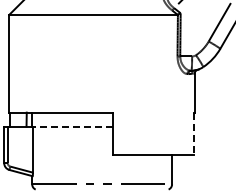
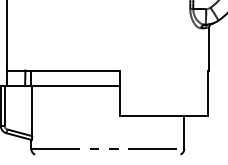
line: (72, 126) -> (75, 85), dashed -> solid
line: (194, 133) -> (208, 93), dashed -> solid

